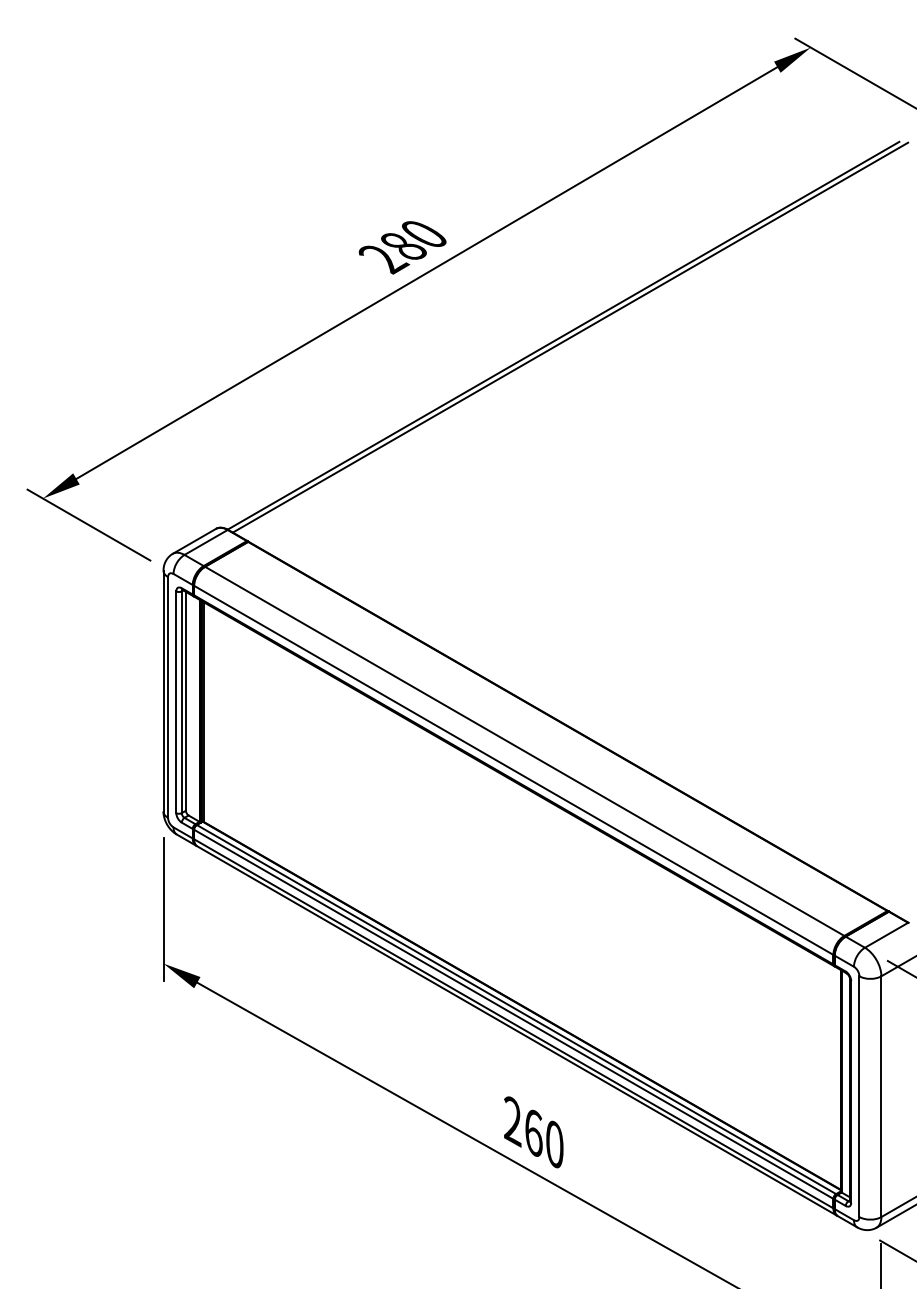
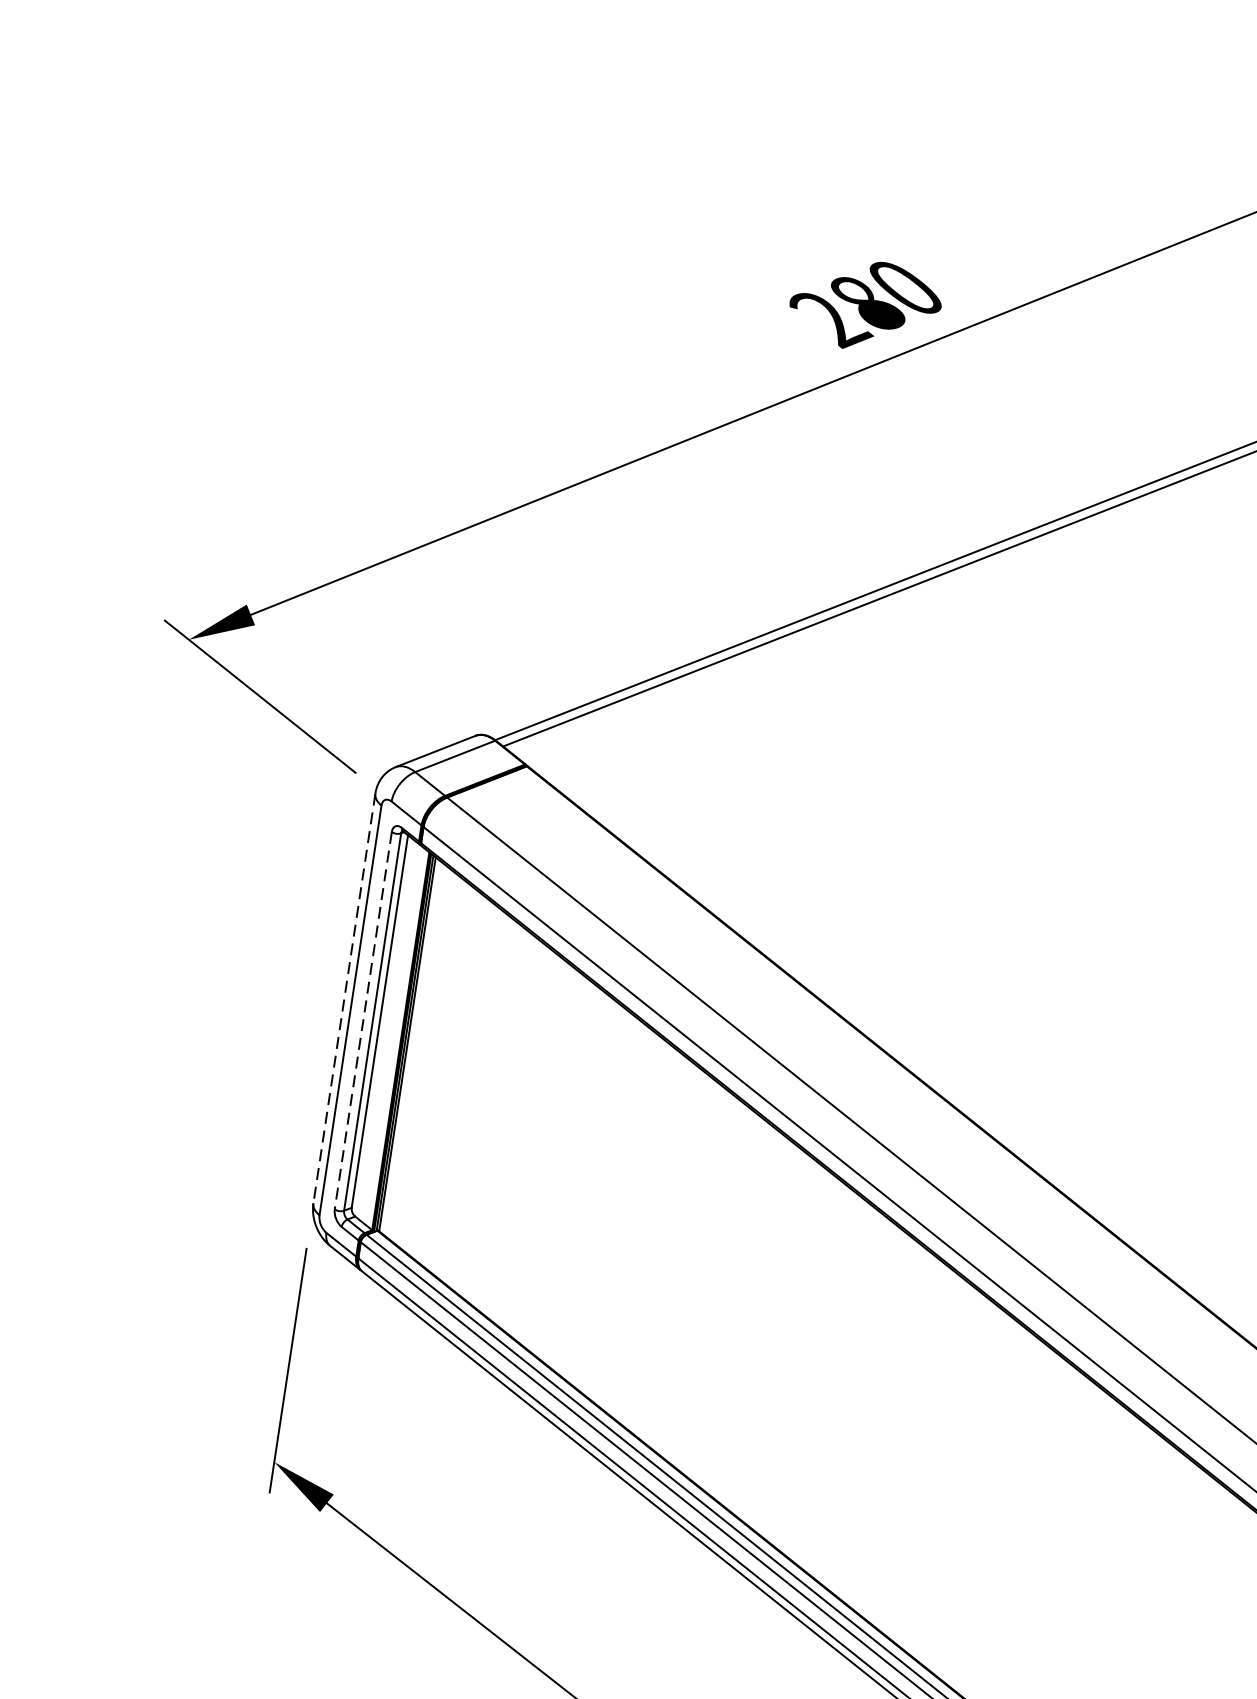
line: (163, 691) -> (344, 999), solid -> dashed
line: (176, 702) -> (363, 1021), solid -> dashed

